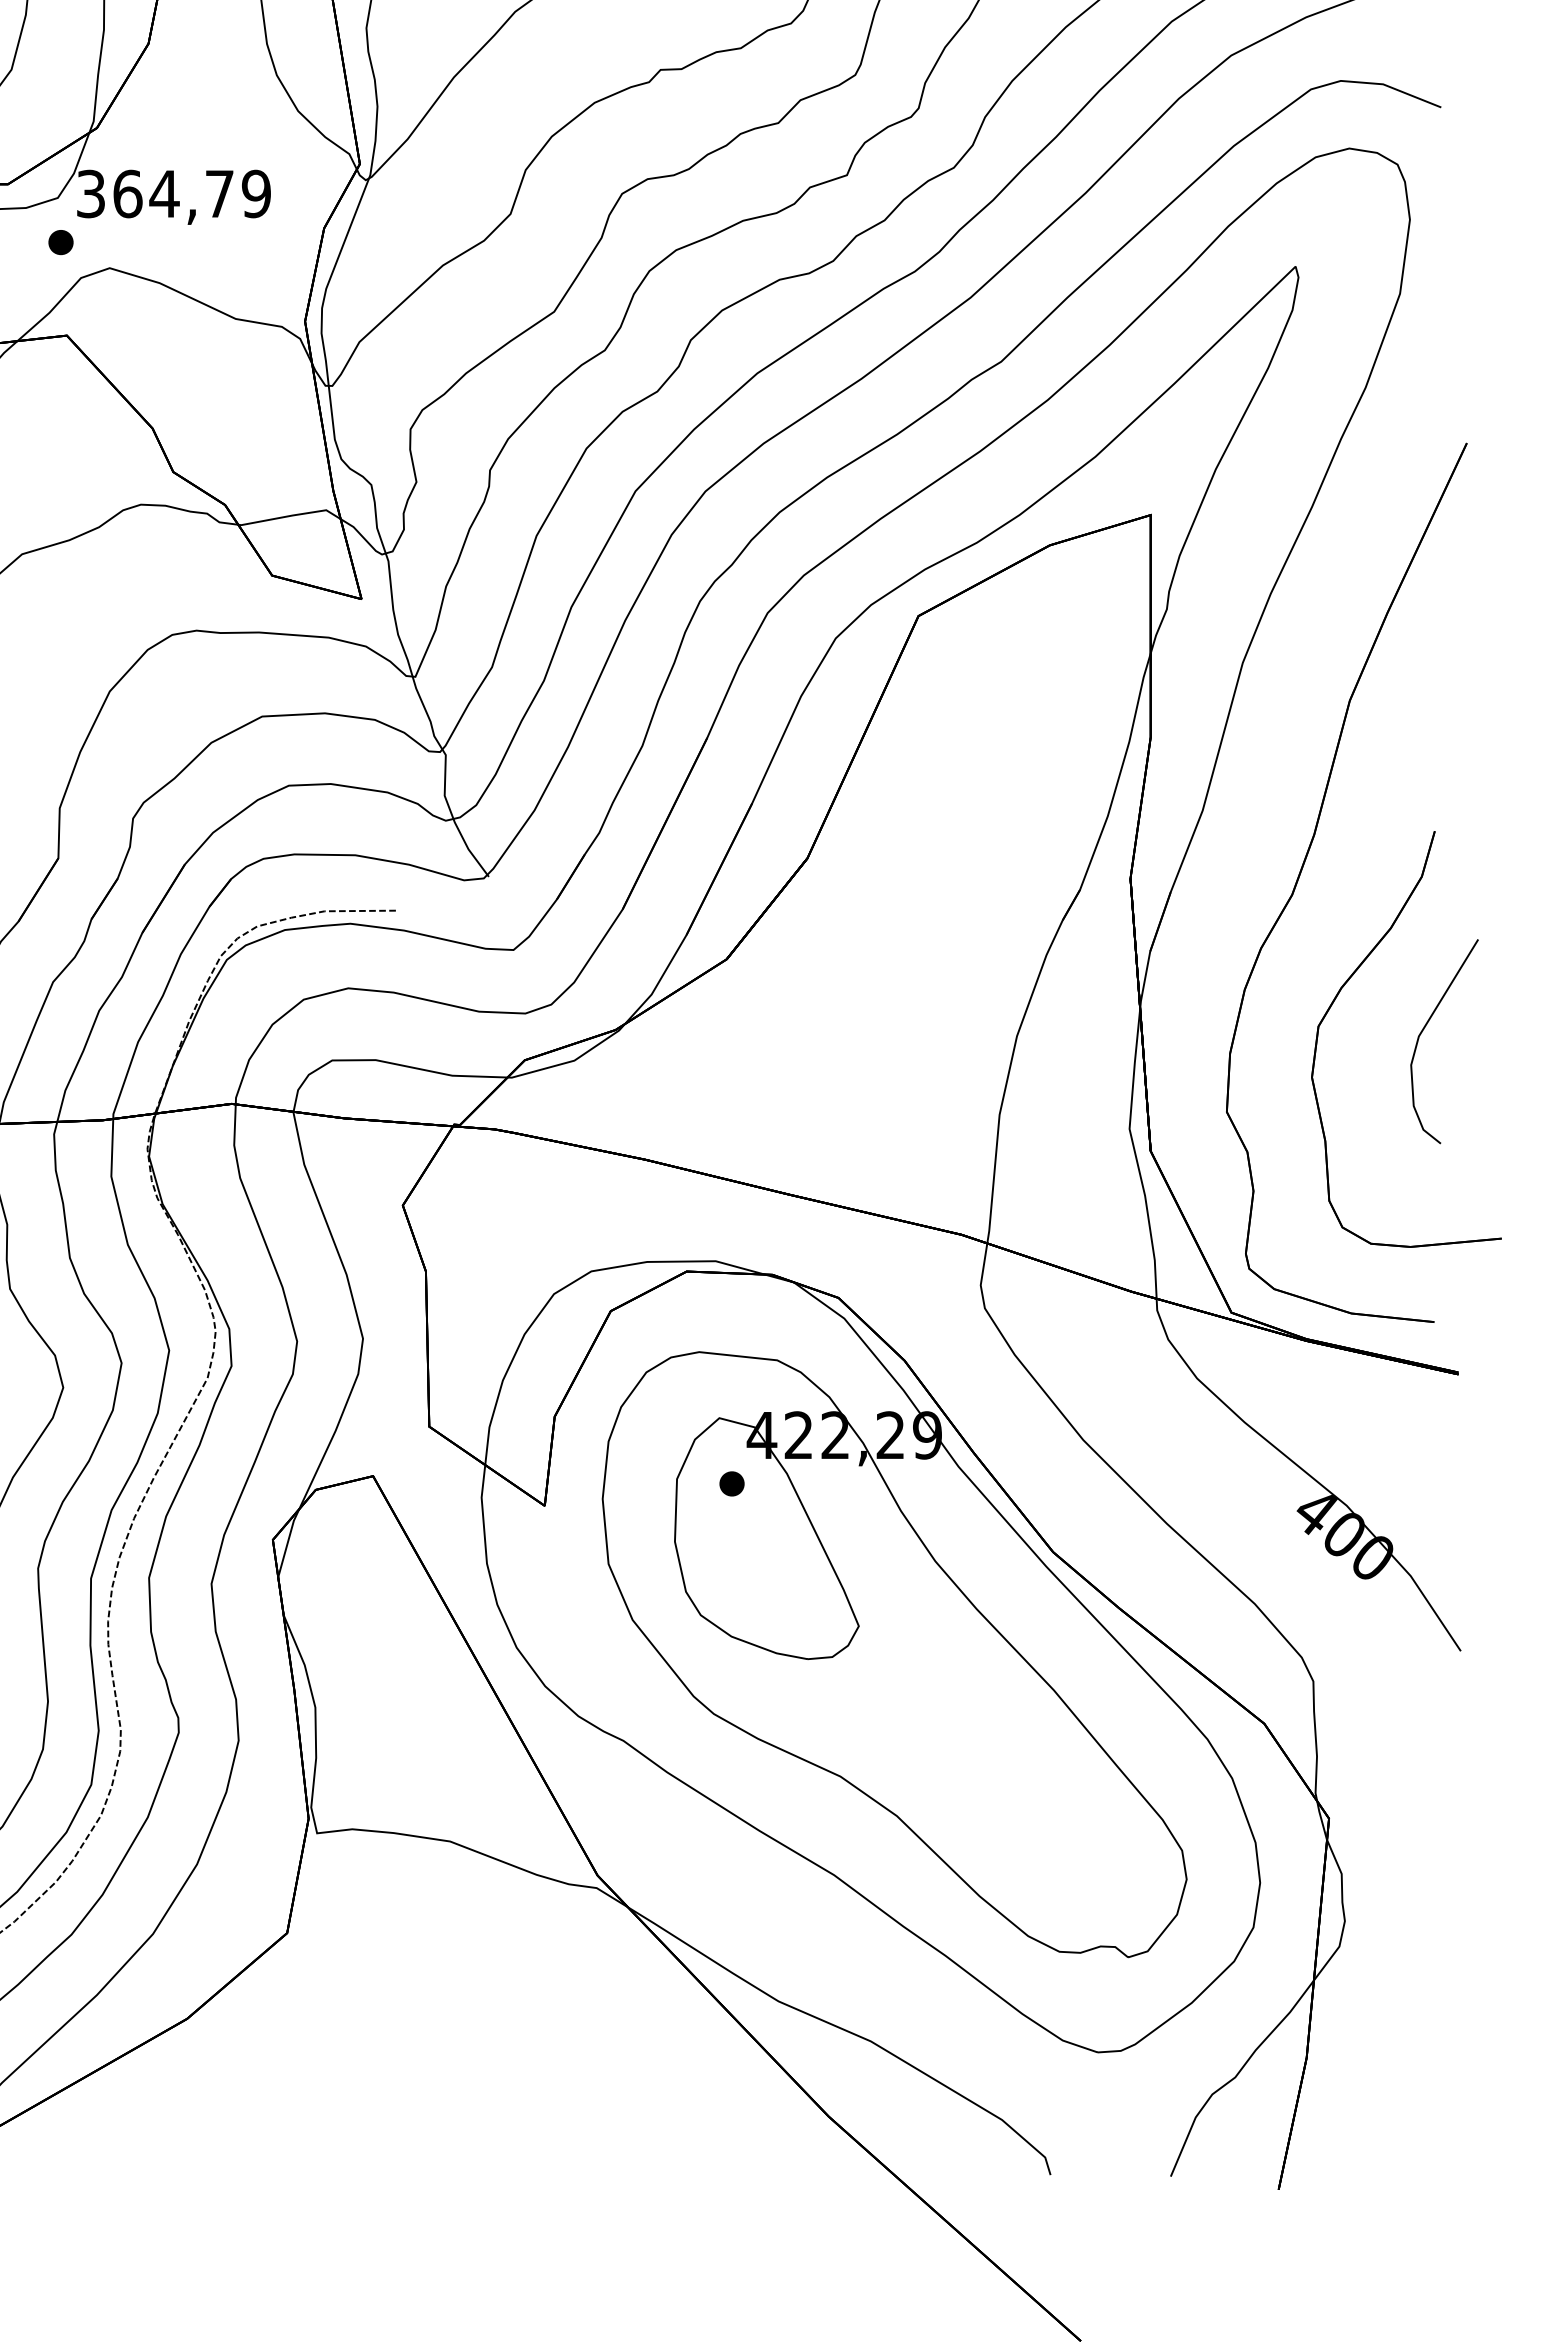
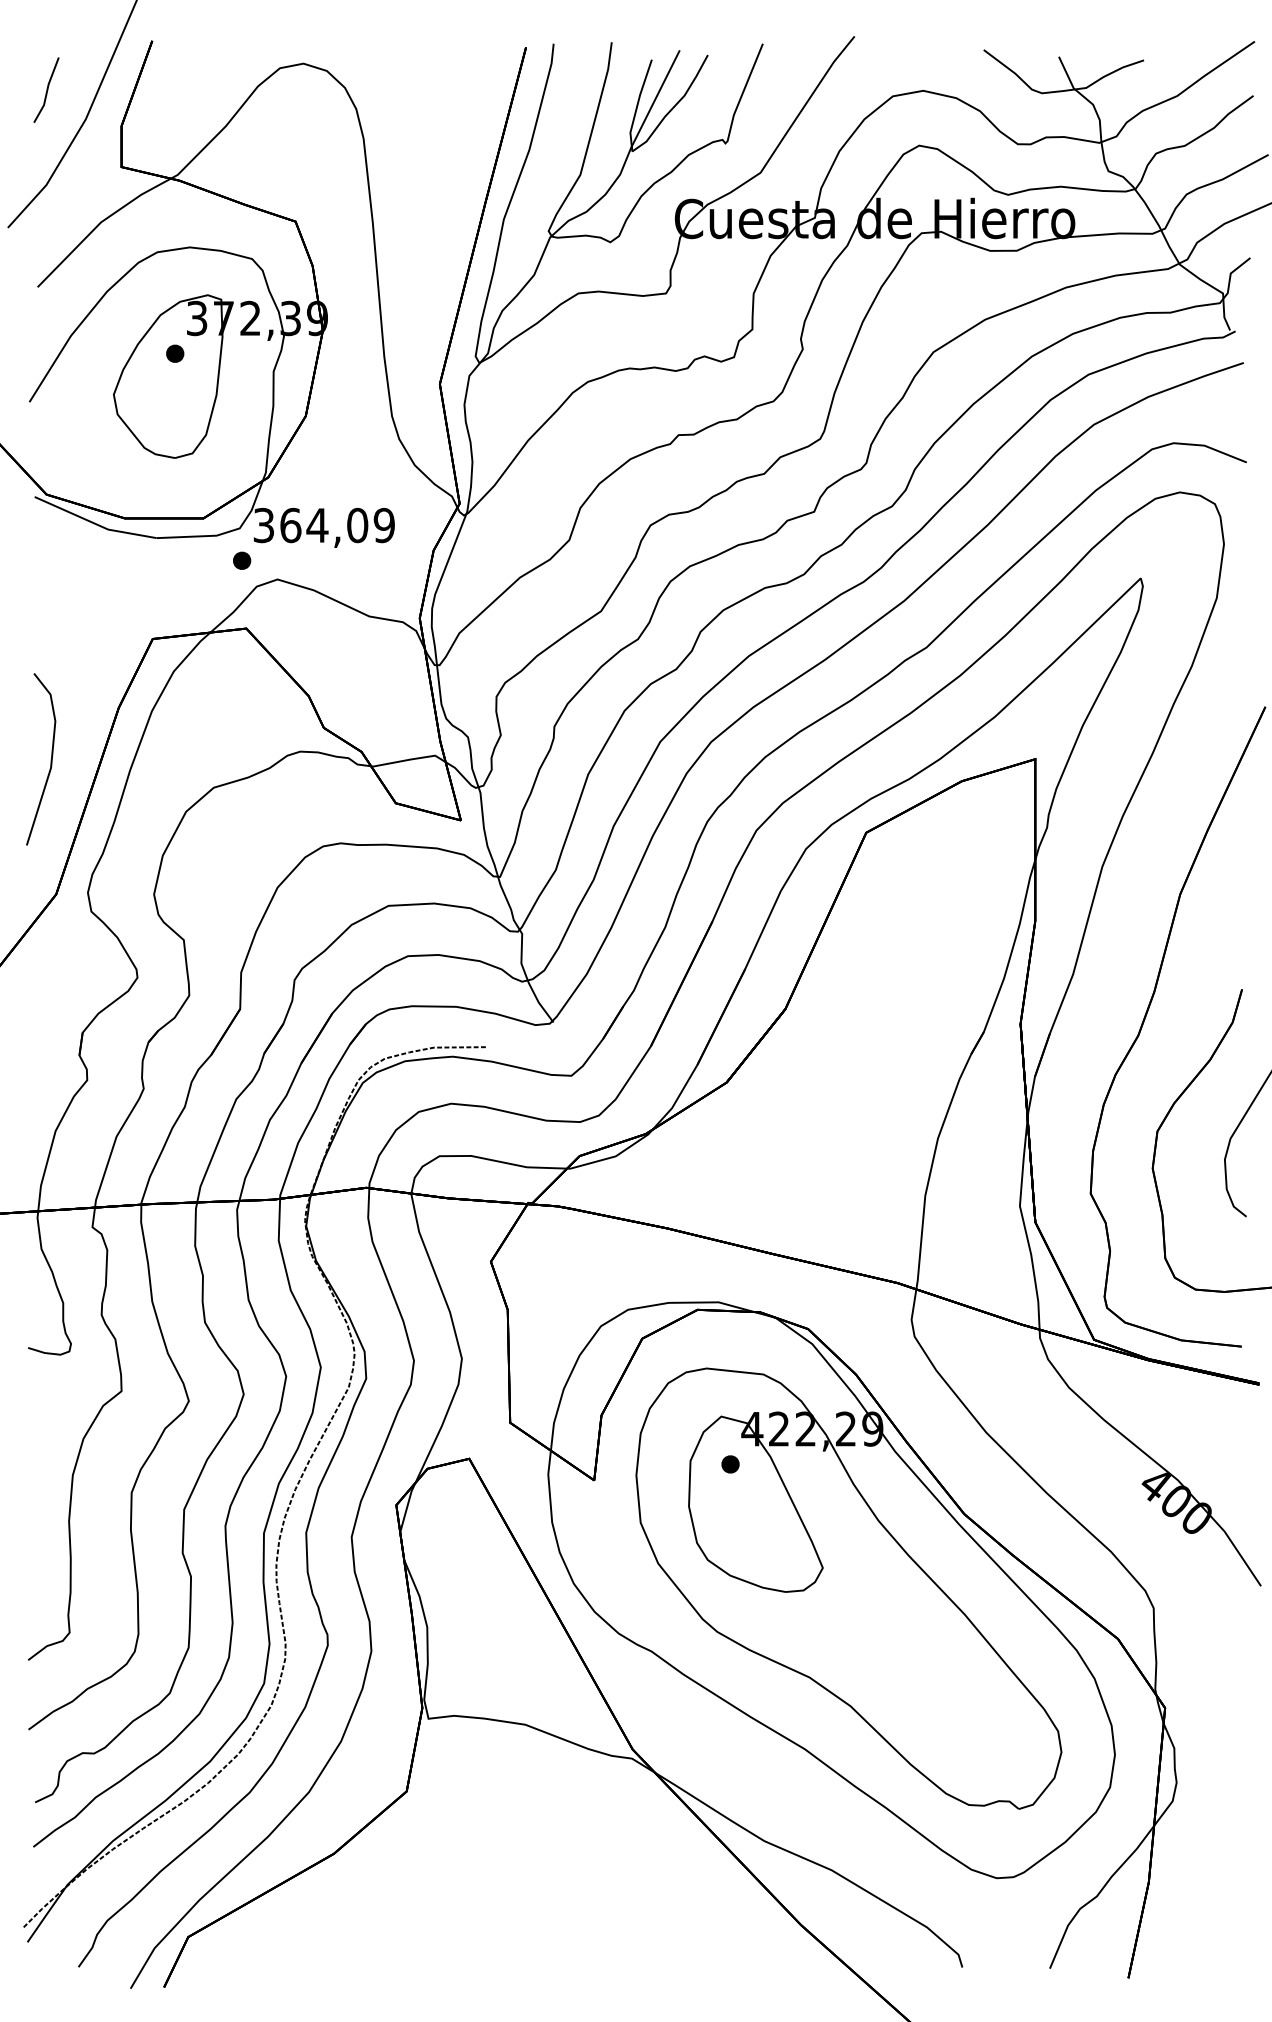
text: (219, 194) -> (357, 525), 364,79 -> 364,09

